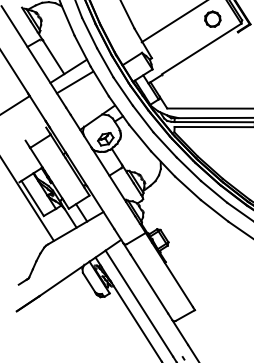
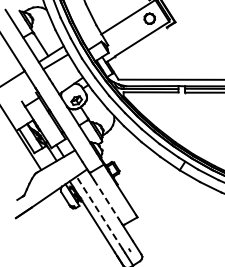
line: (149, 284) -> (106, 199), solid -> dashed
line: (139, 303) -> (99, 212), solid -> dashed

